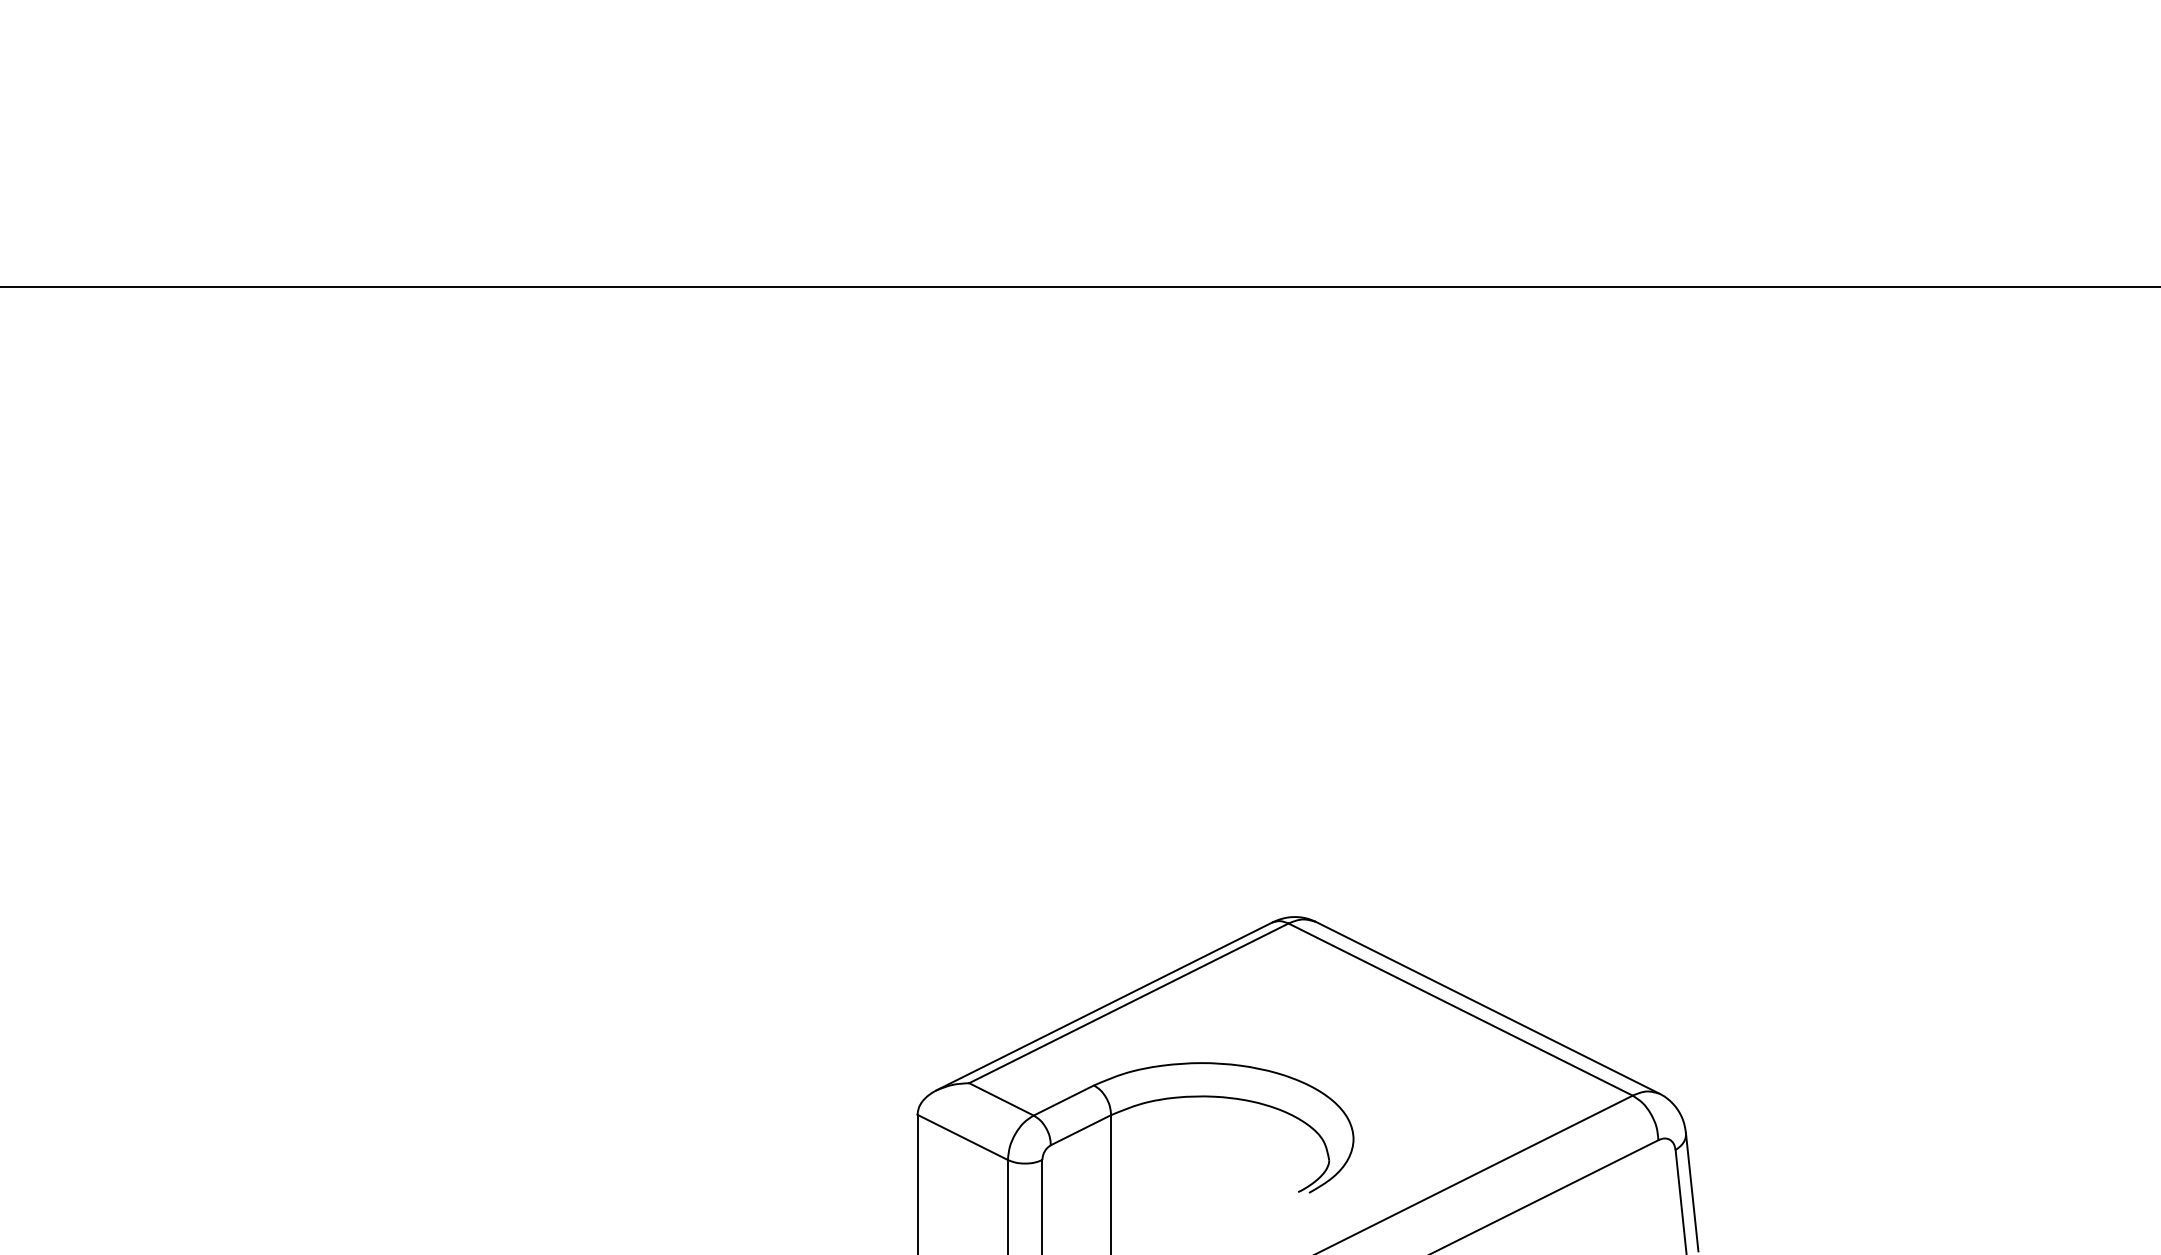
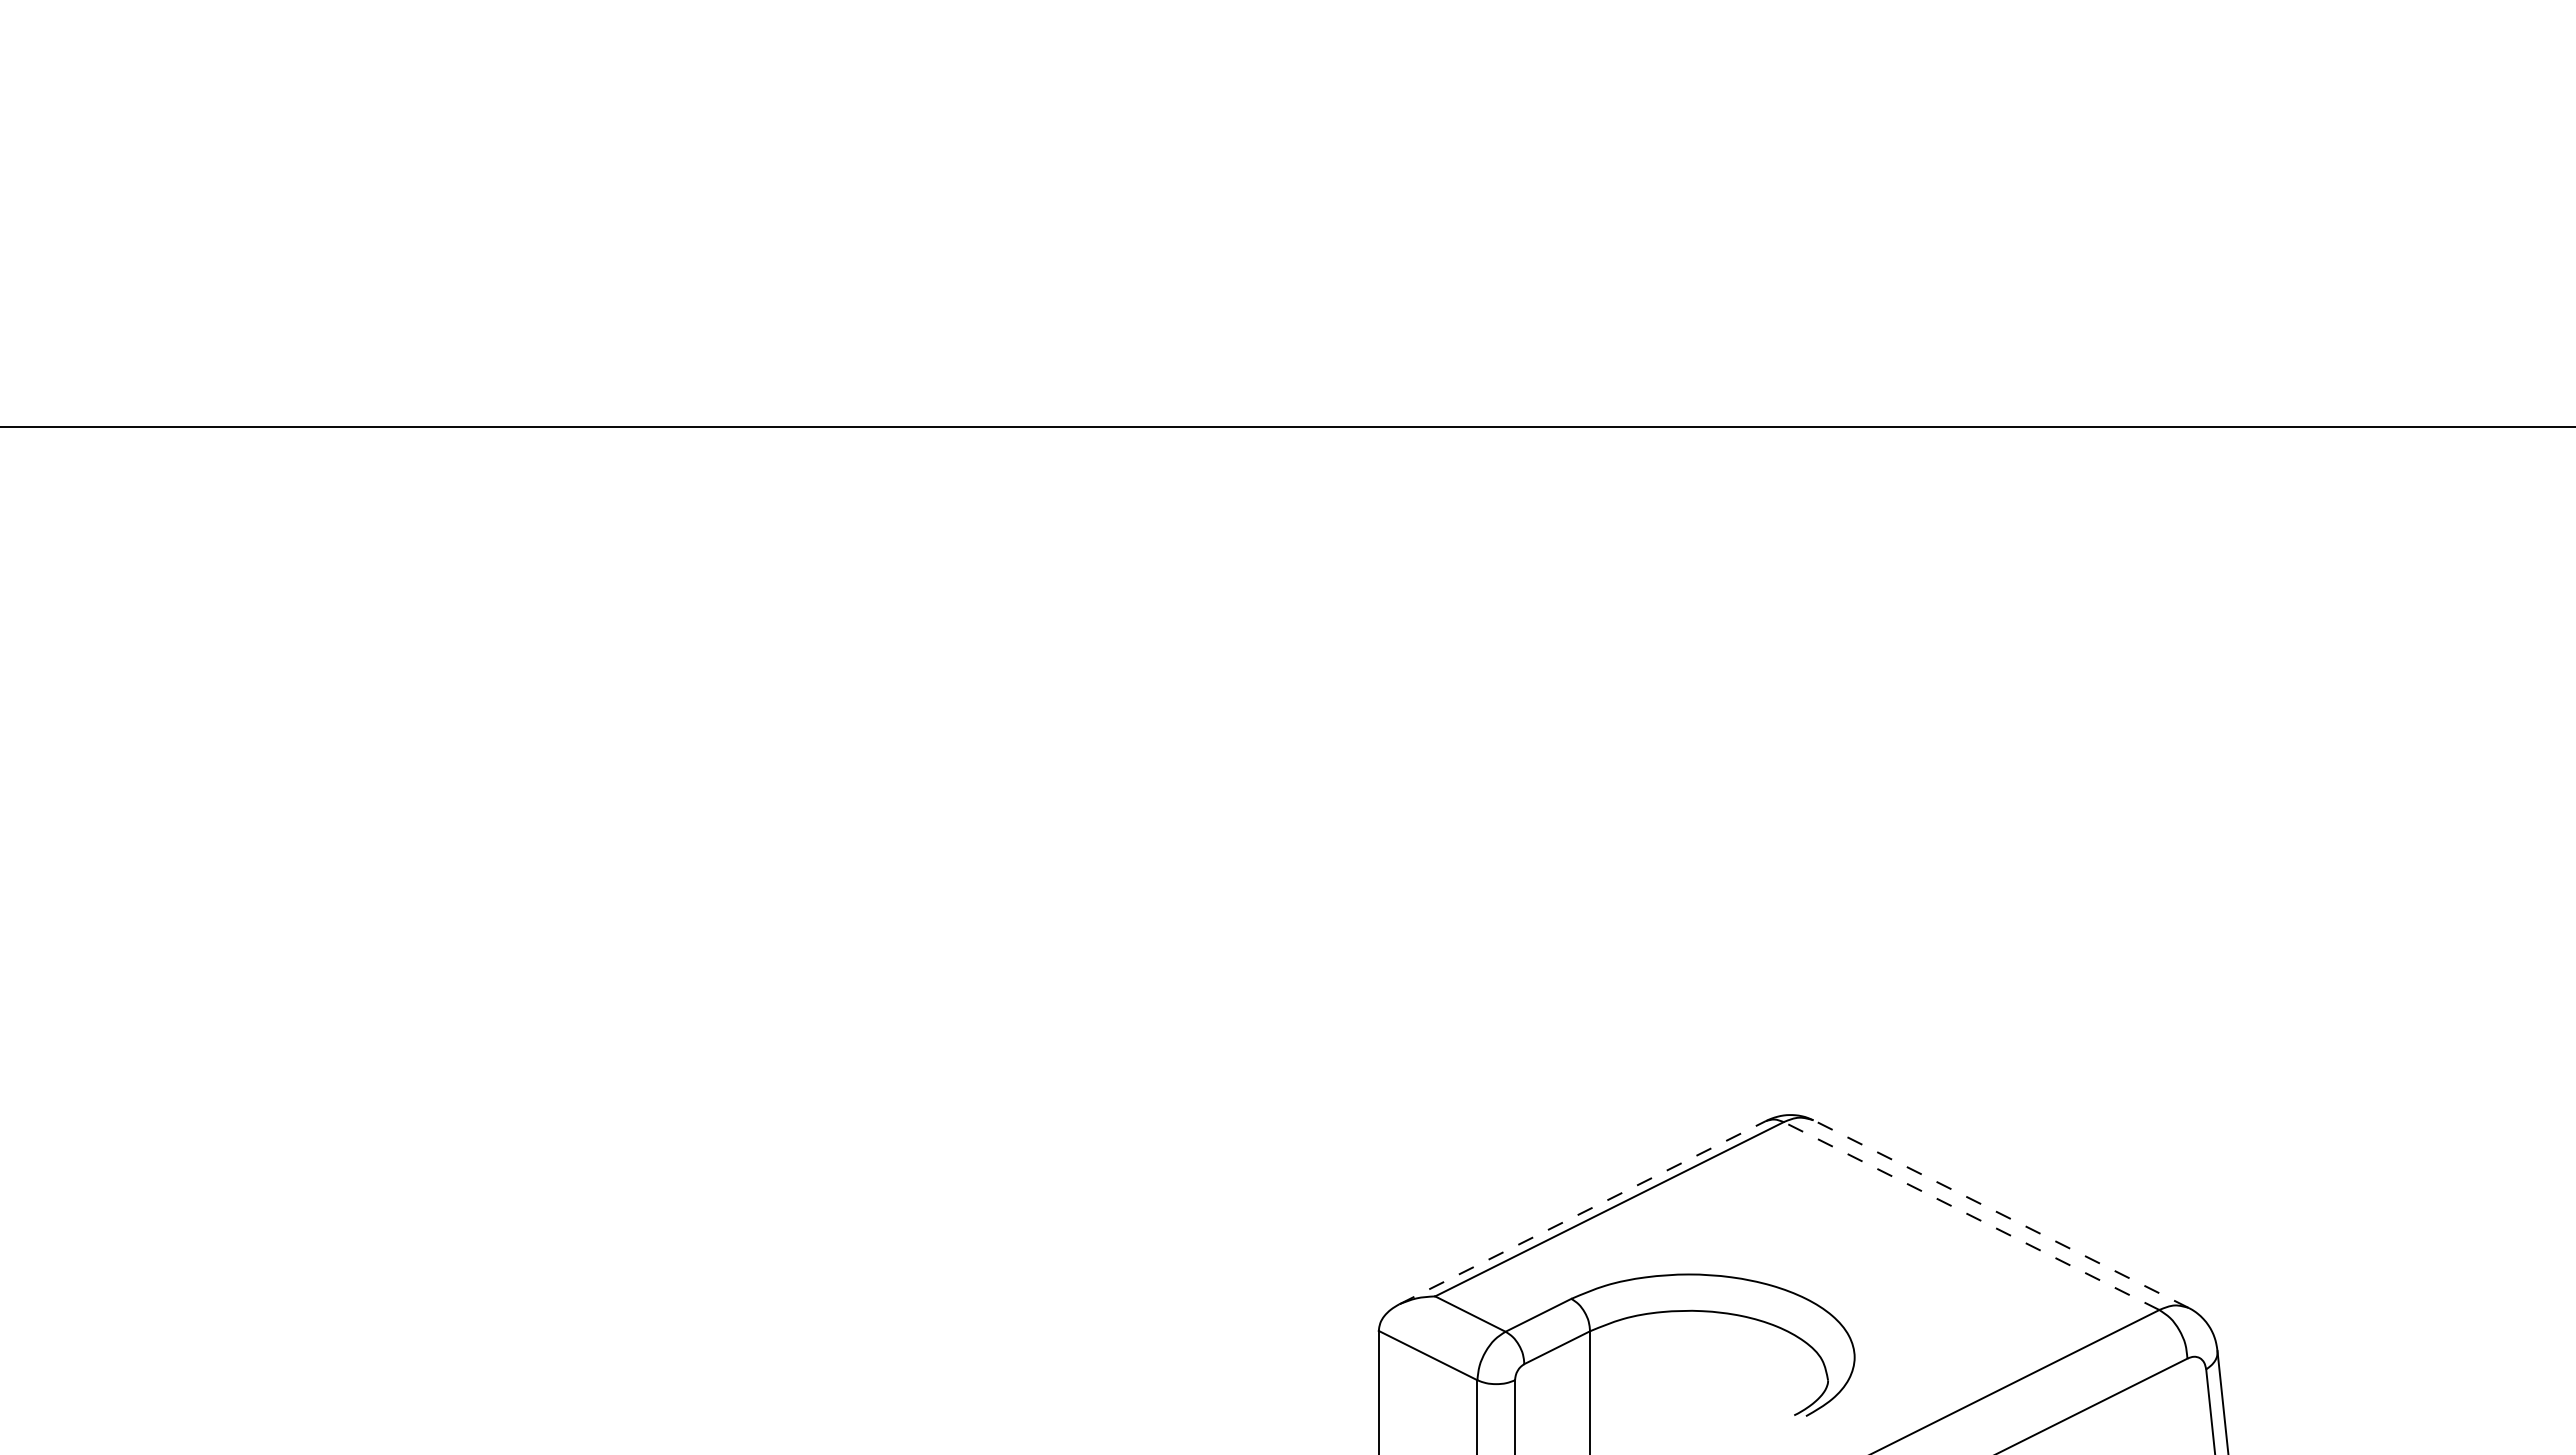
line: (1104, 1006) -> (1582, 1212), solid -> dashed
line: (1488, 1008) -> (2001, 1214), solid -> dashed
line: (1460, 1009) -> (1971, 1216), solid -> dashed

